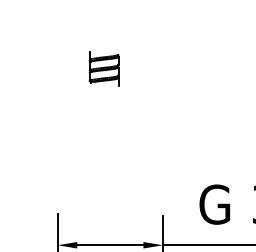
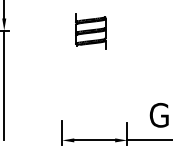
part: (103, 68) -> (90, 31), size x1.67

